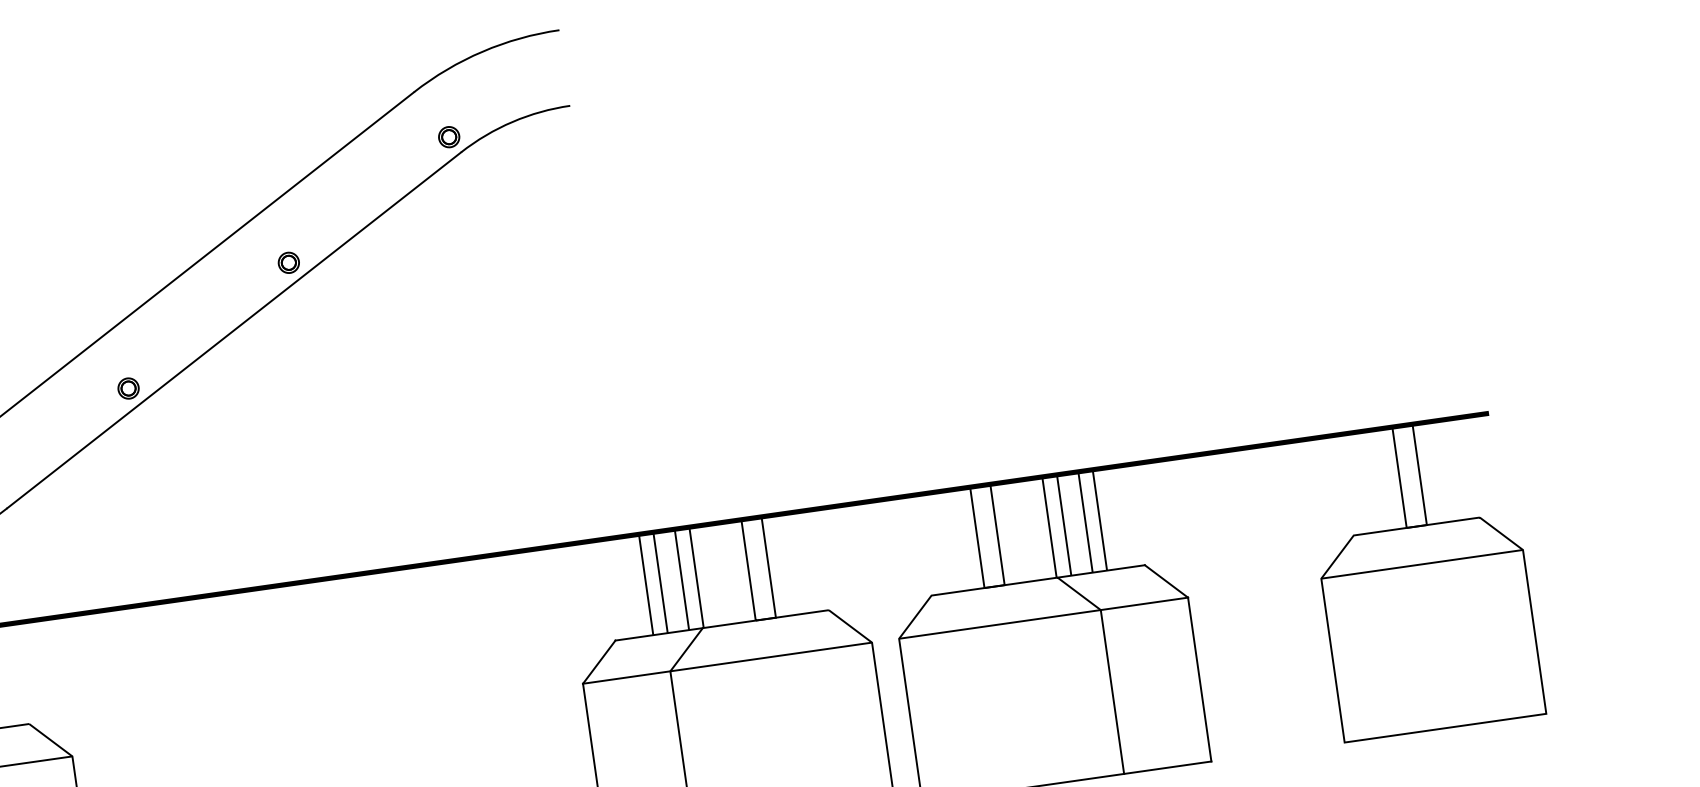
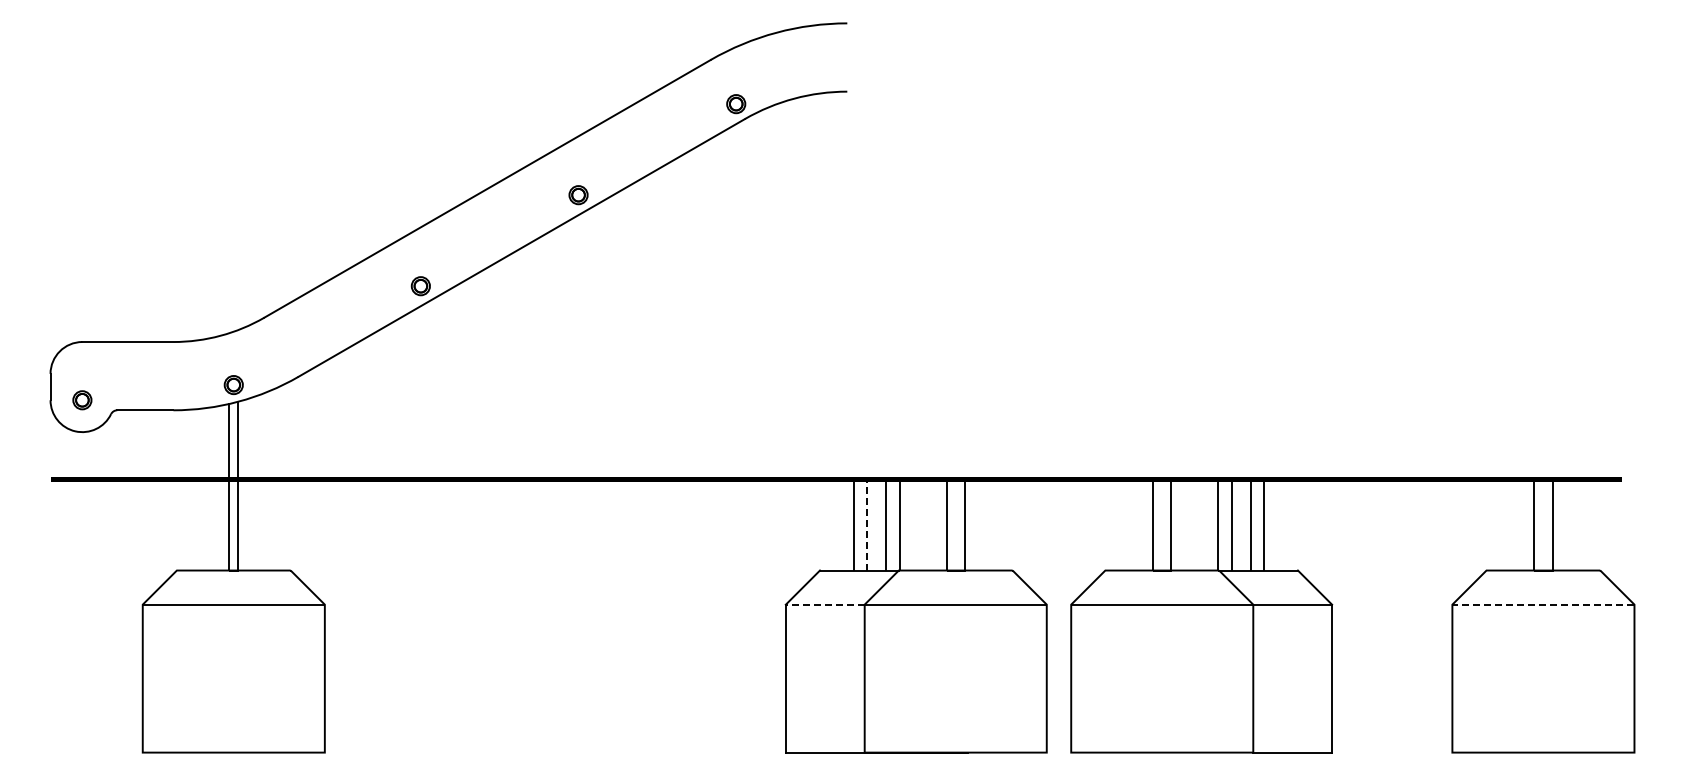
line: (1421, 564) -> (1542, 604), solid -> dashed
line: (661, 583) -> (867, 525), solid -> dashed
line: (625, 677) -> (824, 604), solid -> dashed

